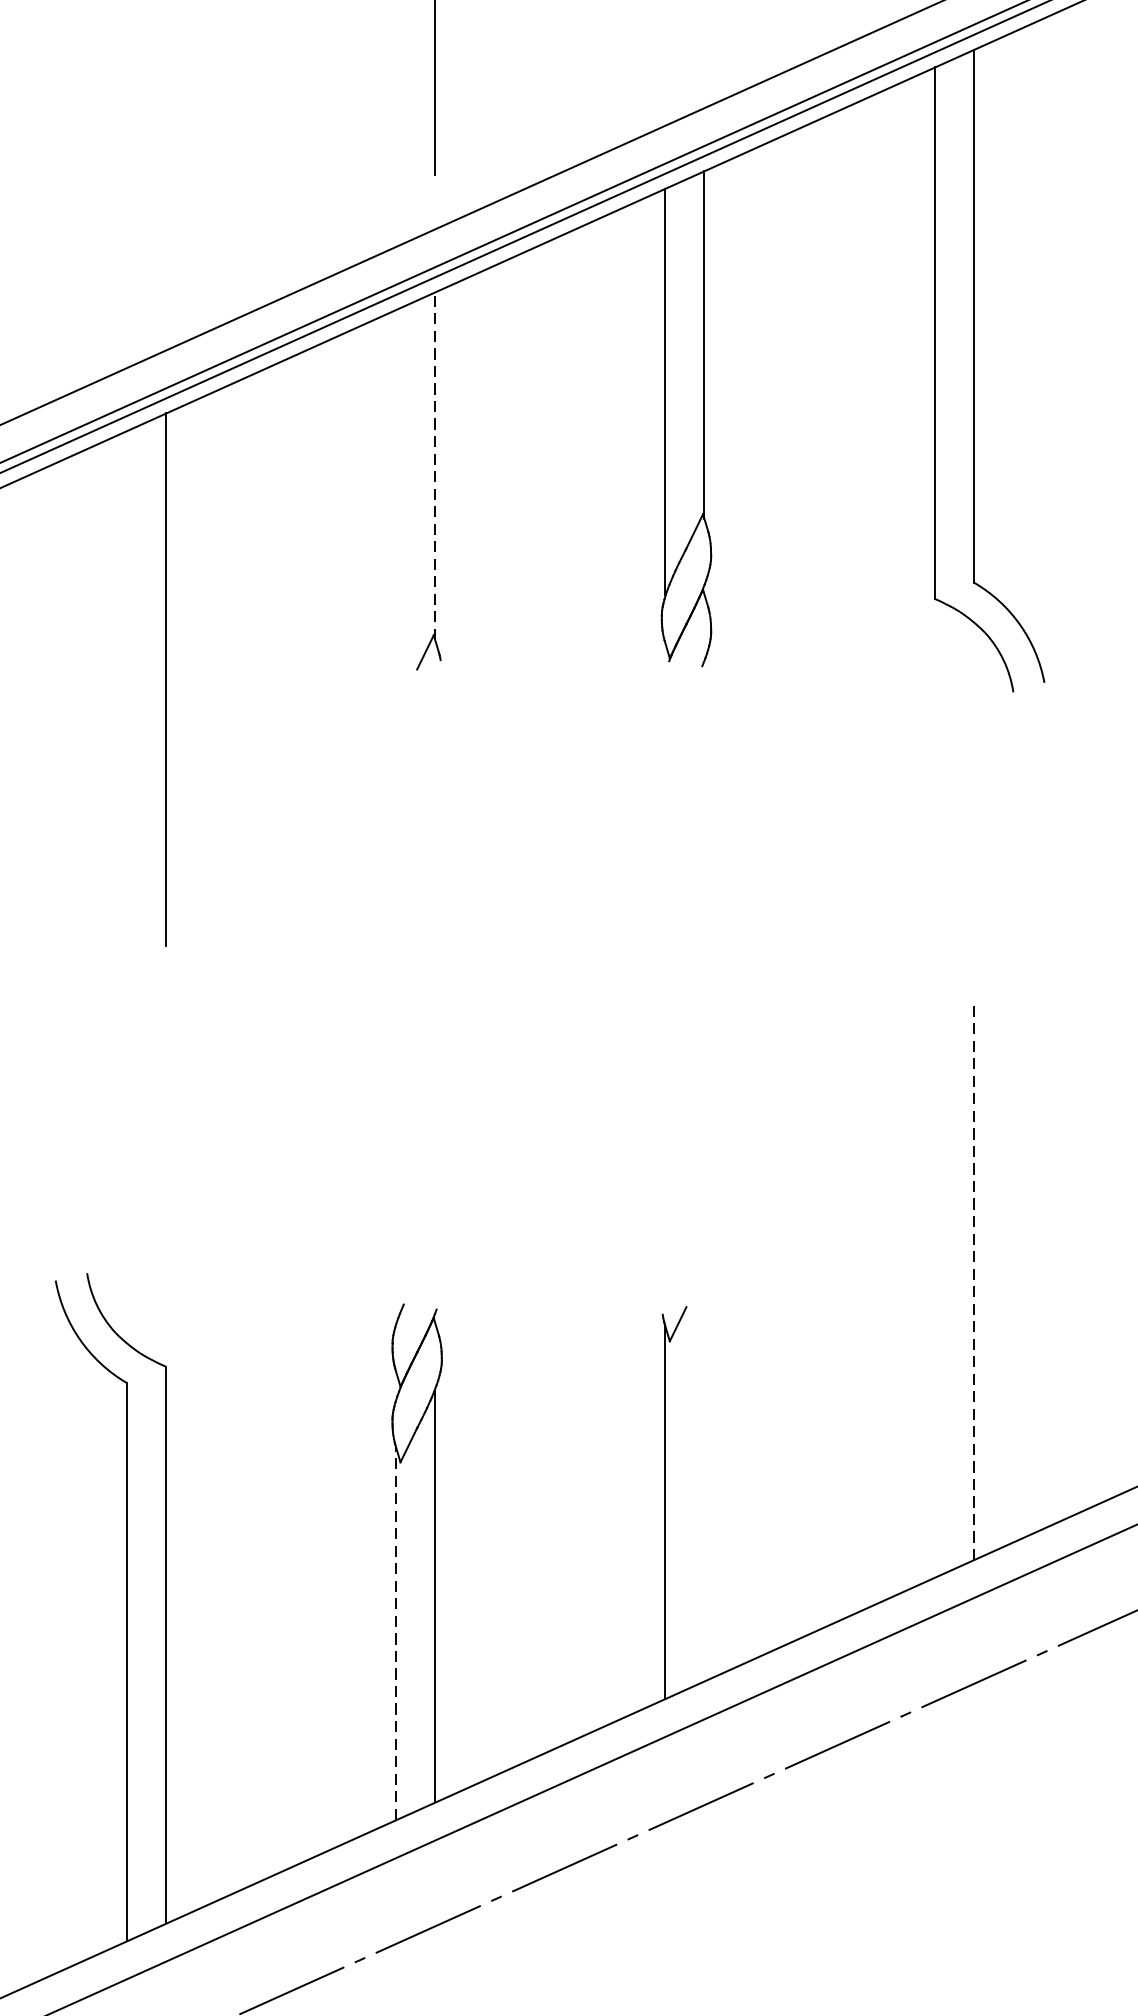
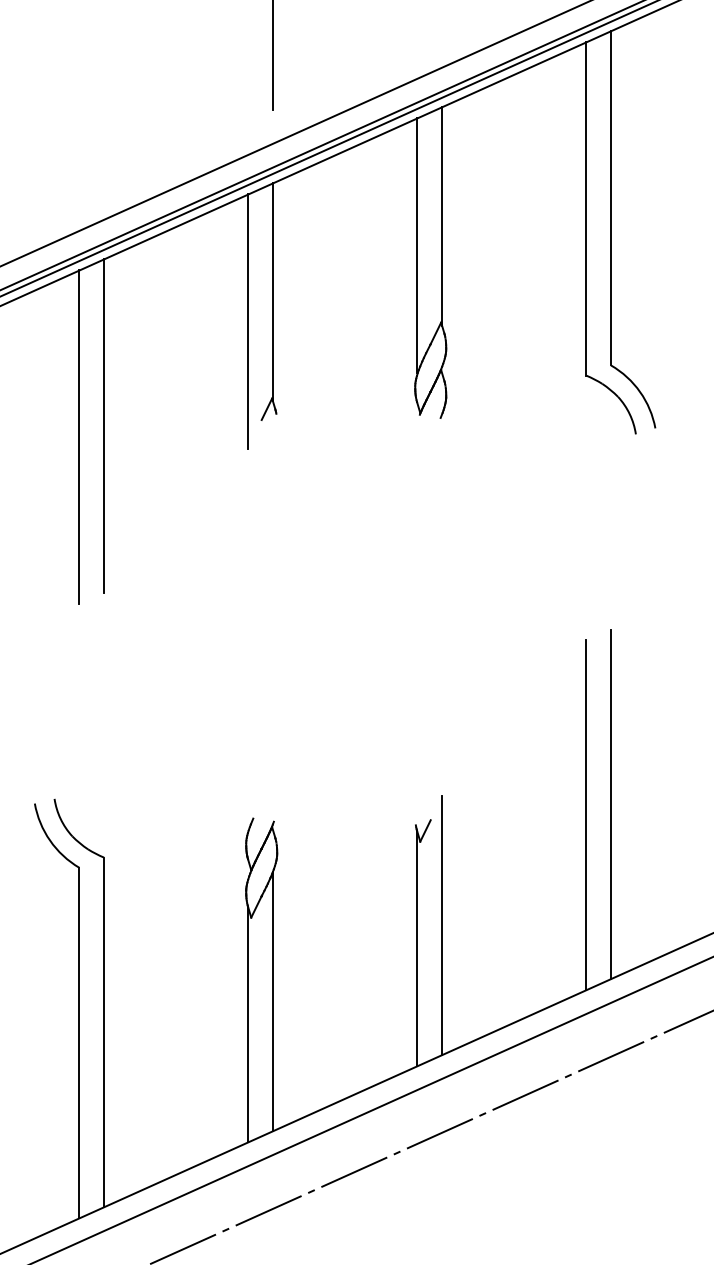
line: (435, 464) -> (273, 291), dashed -> solid
line: (396, 512) -> (248, 321), added
line: (126, 695) -> (79, 436), added
line: (974, 1282) -> (611, 804), dashed -> solid
line: (934, 1297) -> (586, 814), added
line: (705, 1474) -> (442, 925), added
line: (396, 1634) -> (248, 1025), dashed -> solid

